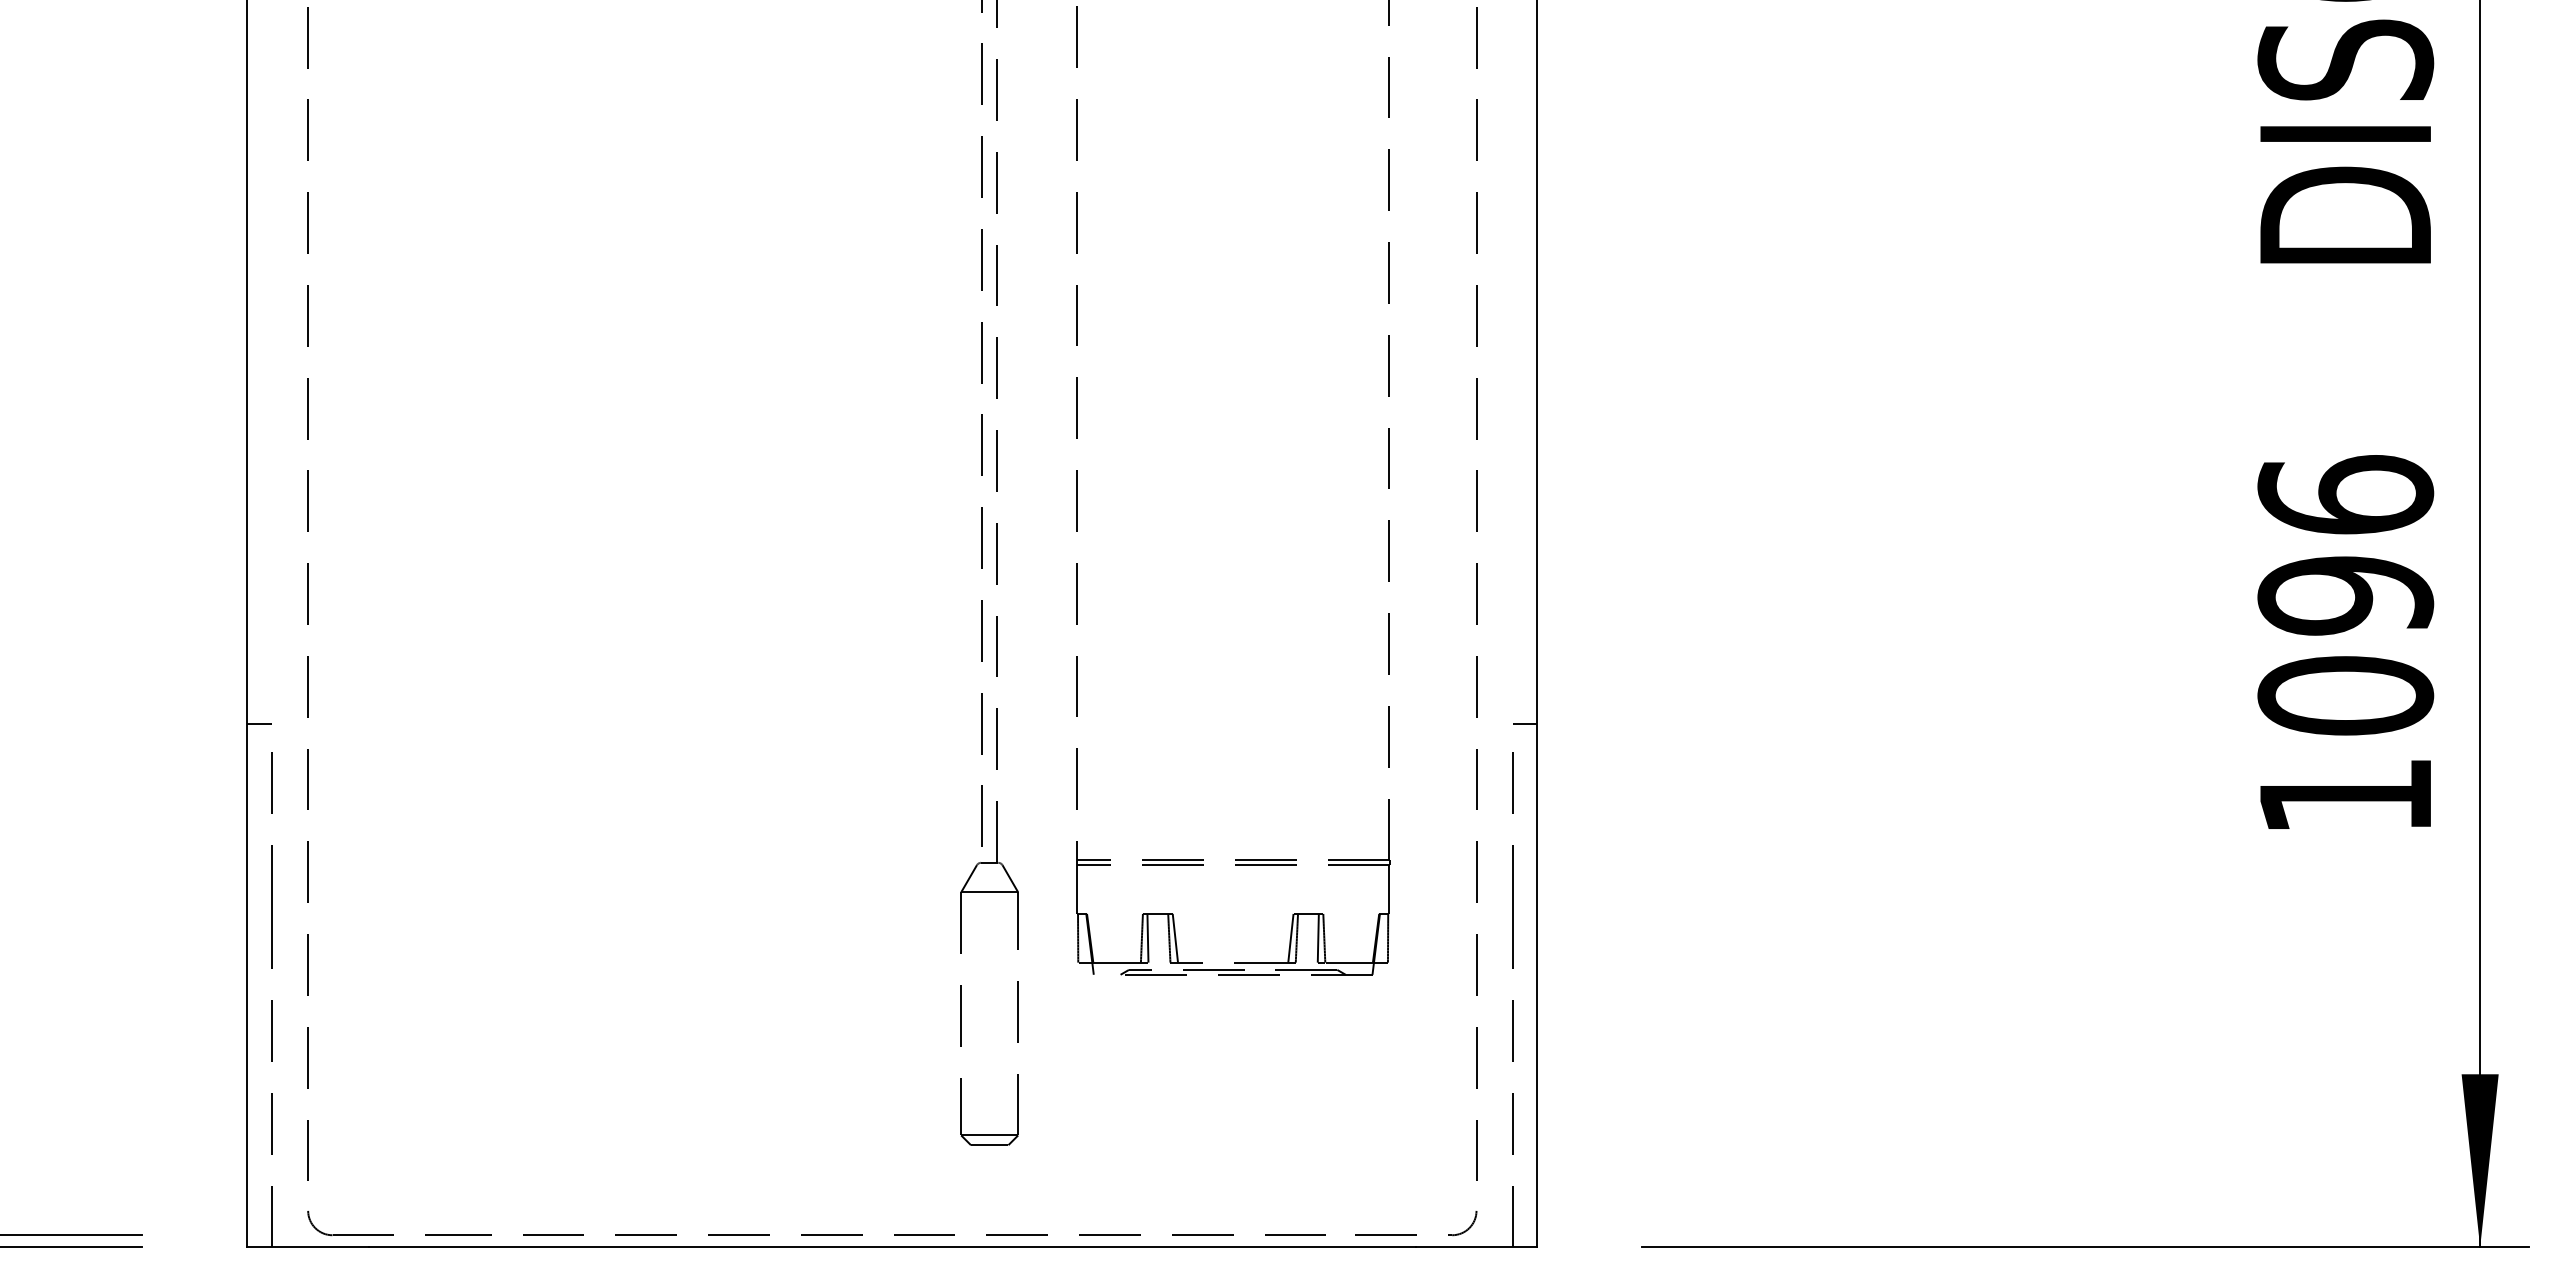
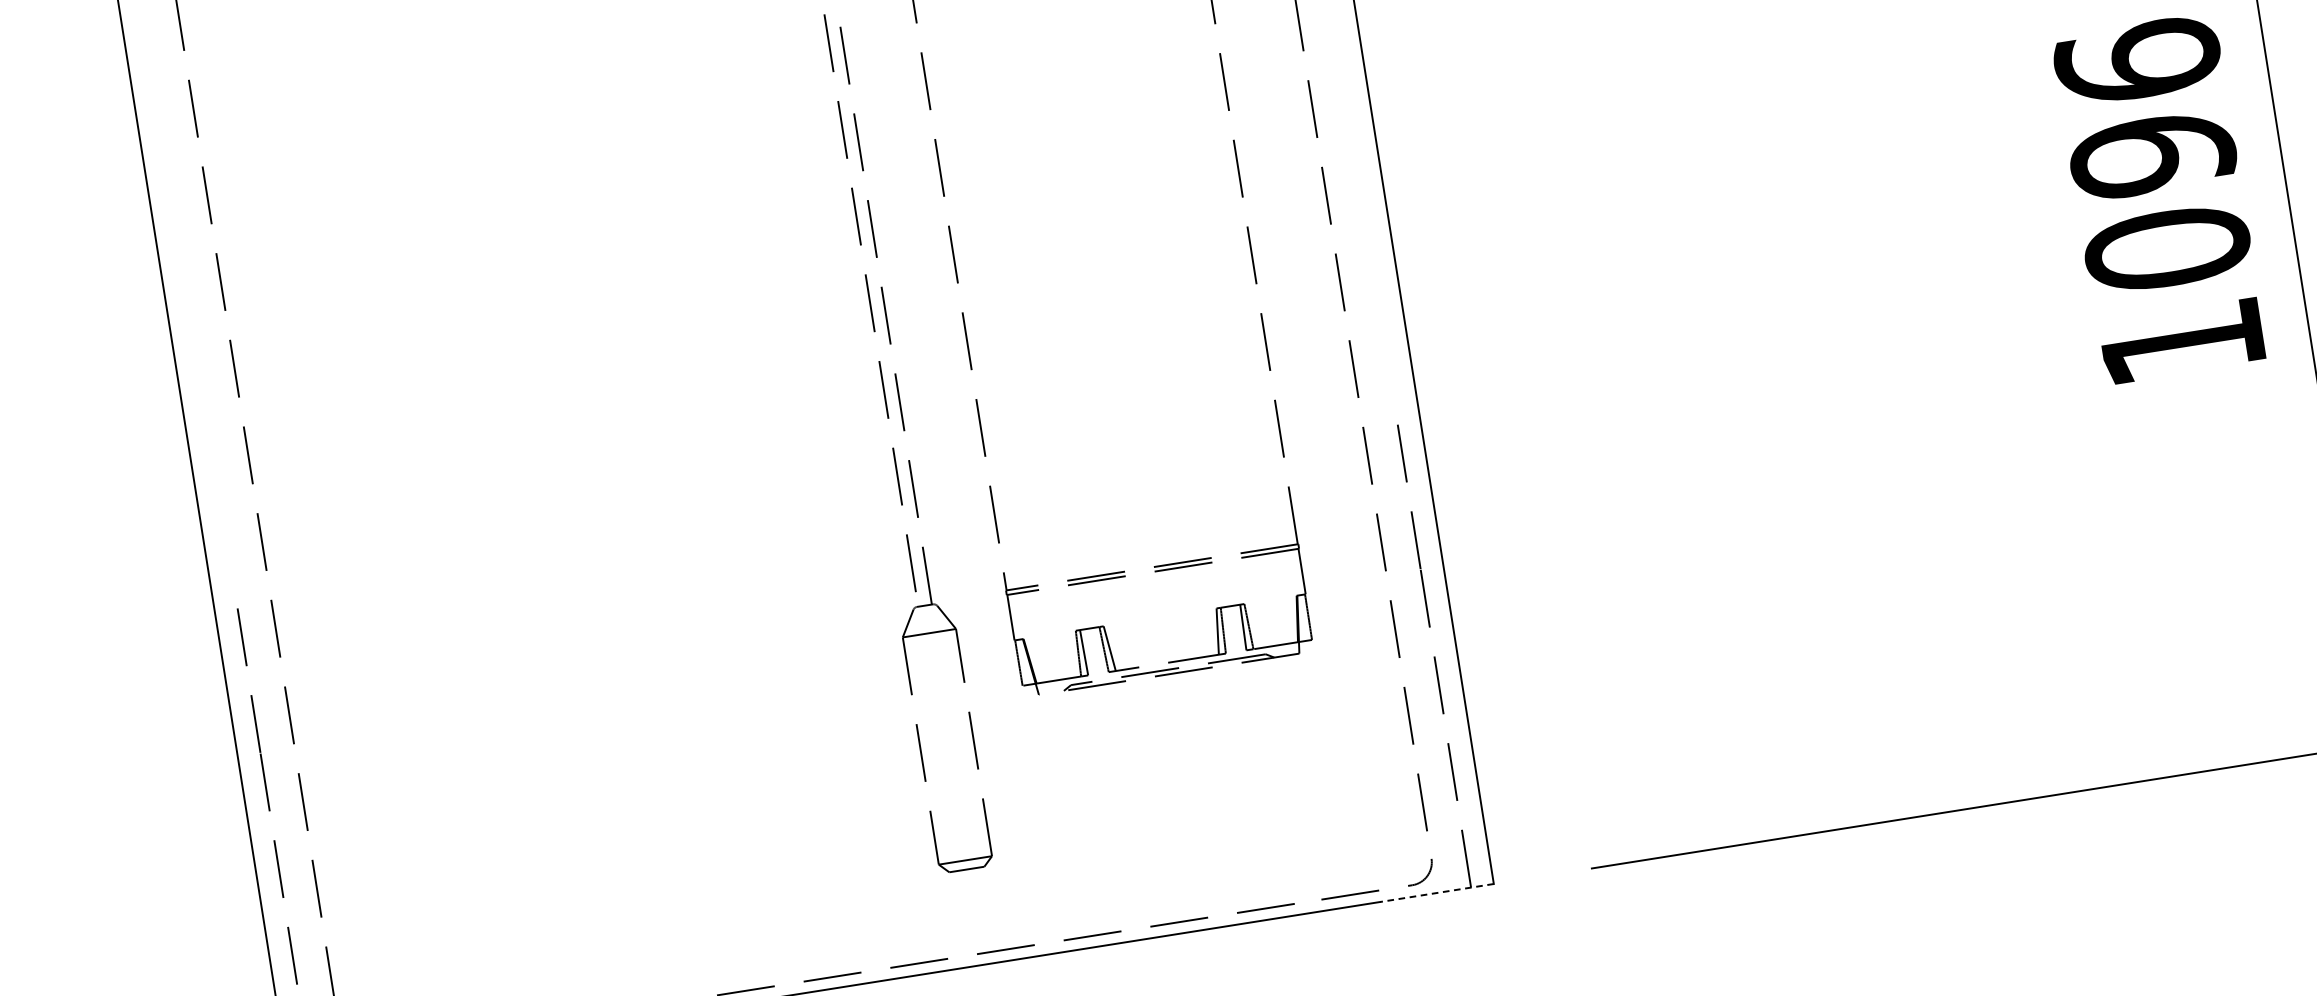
line: (259, 724) -> (222, 584), removed
line: (1525, 724) -> (1405, 397), removed
line: (1476, 1247) -> (1436, 893), solid -> dashed

